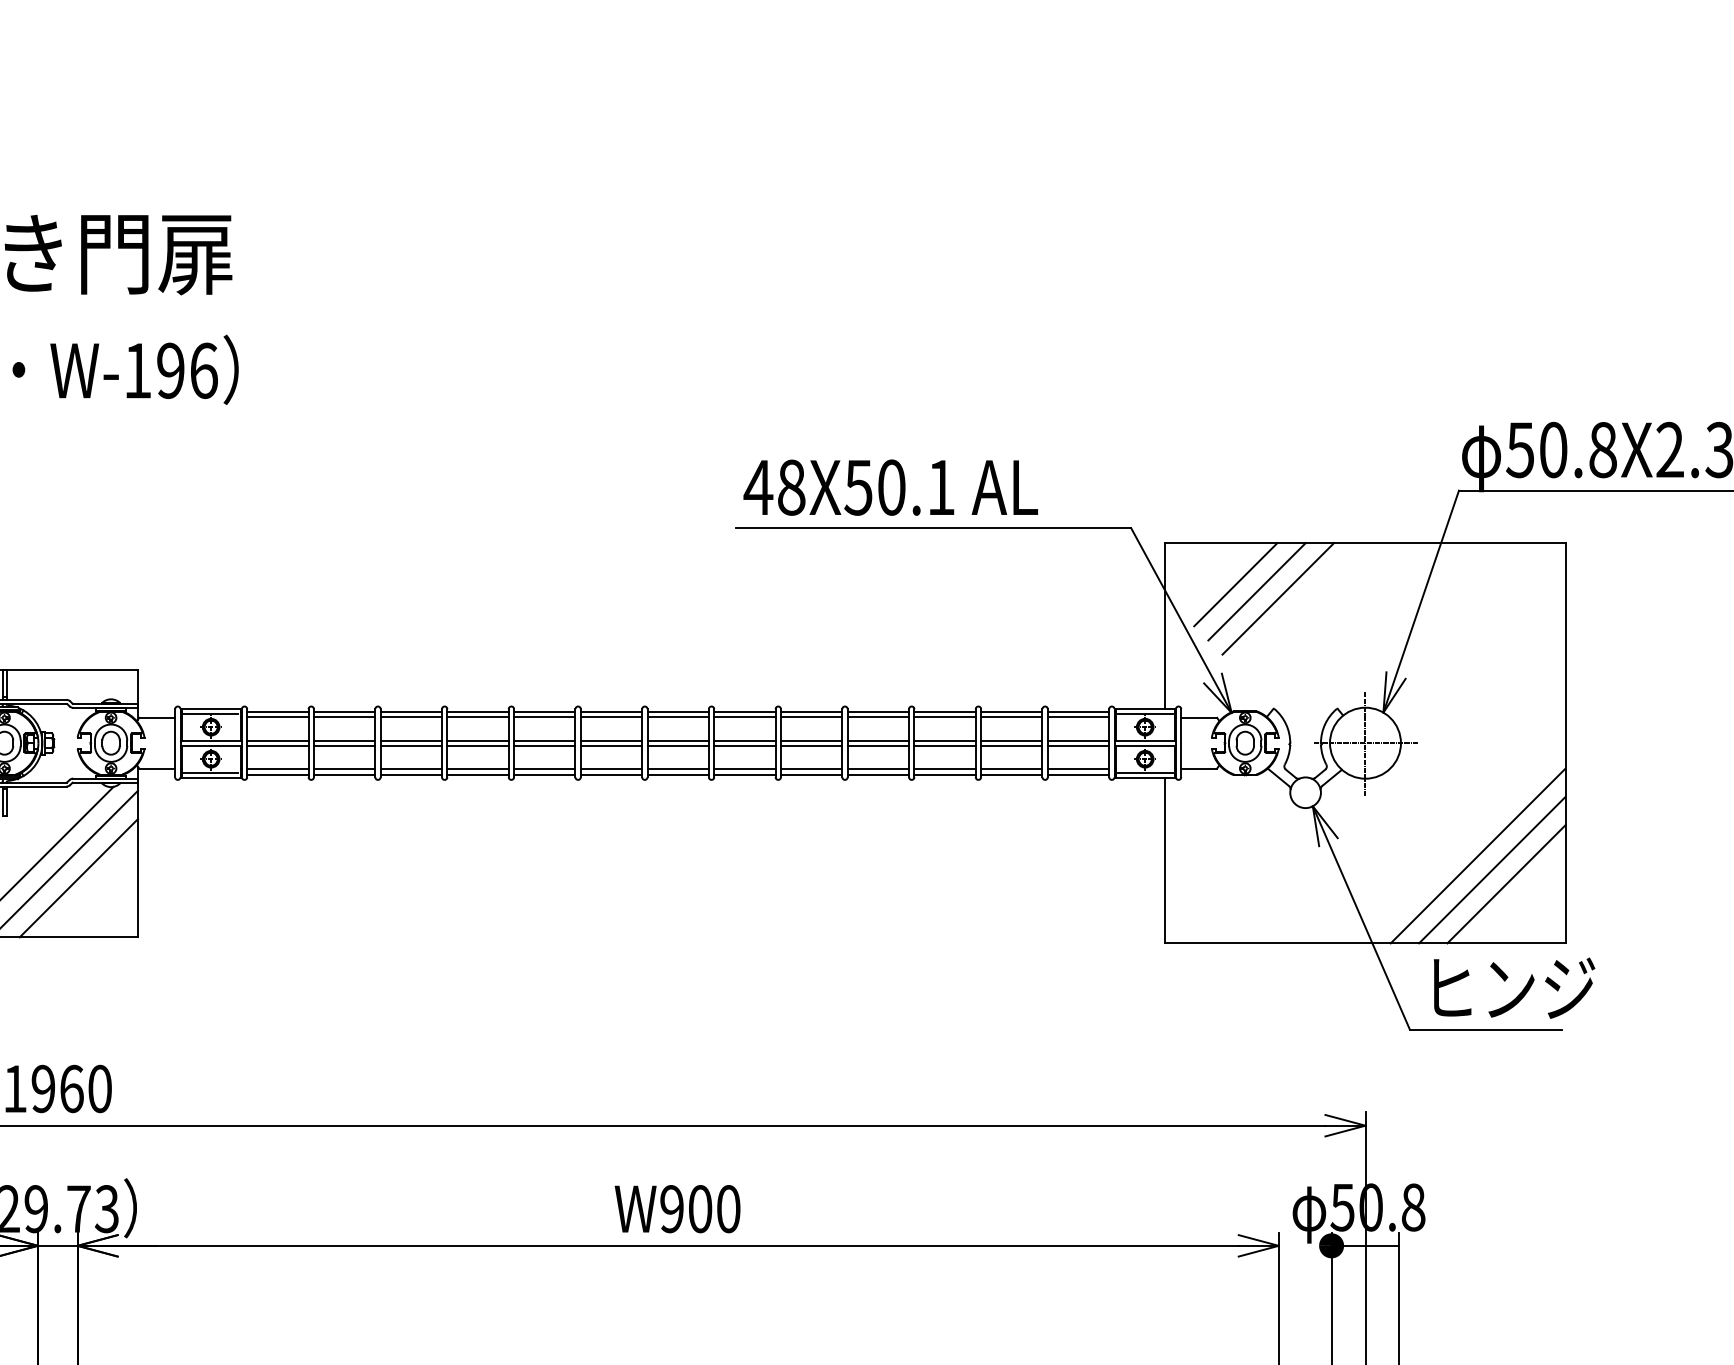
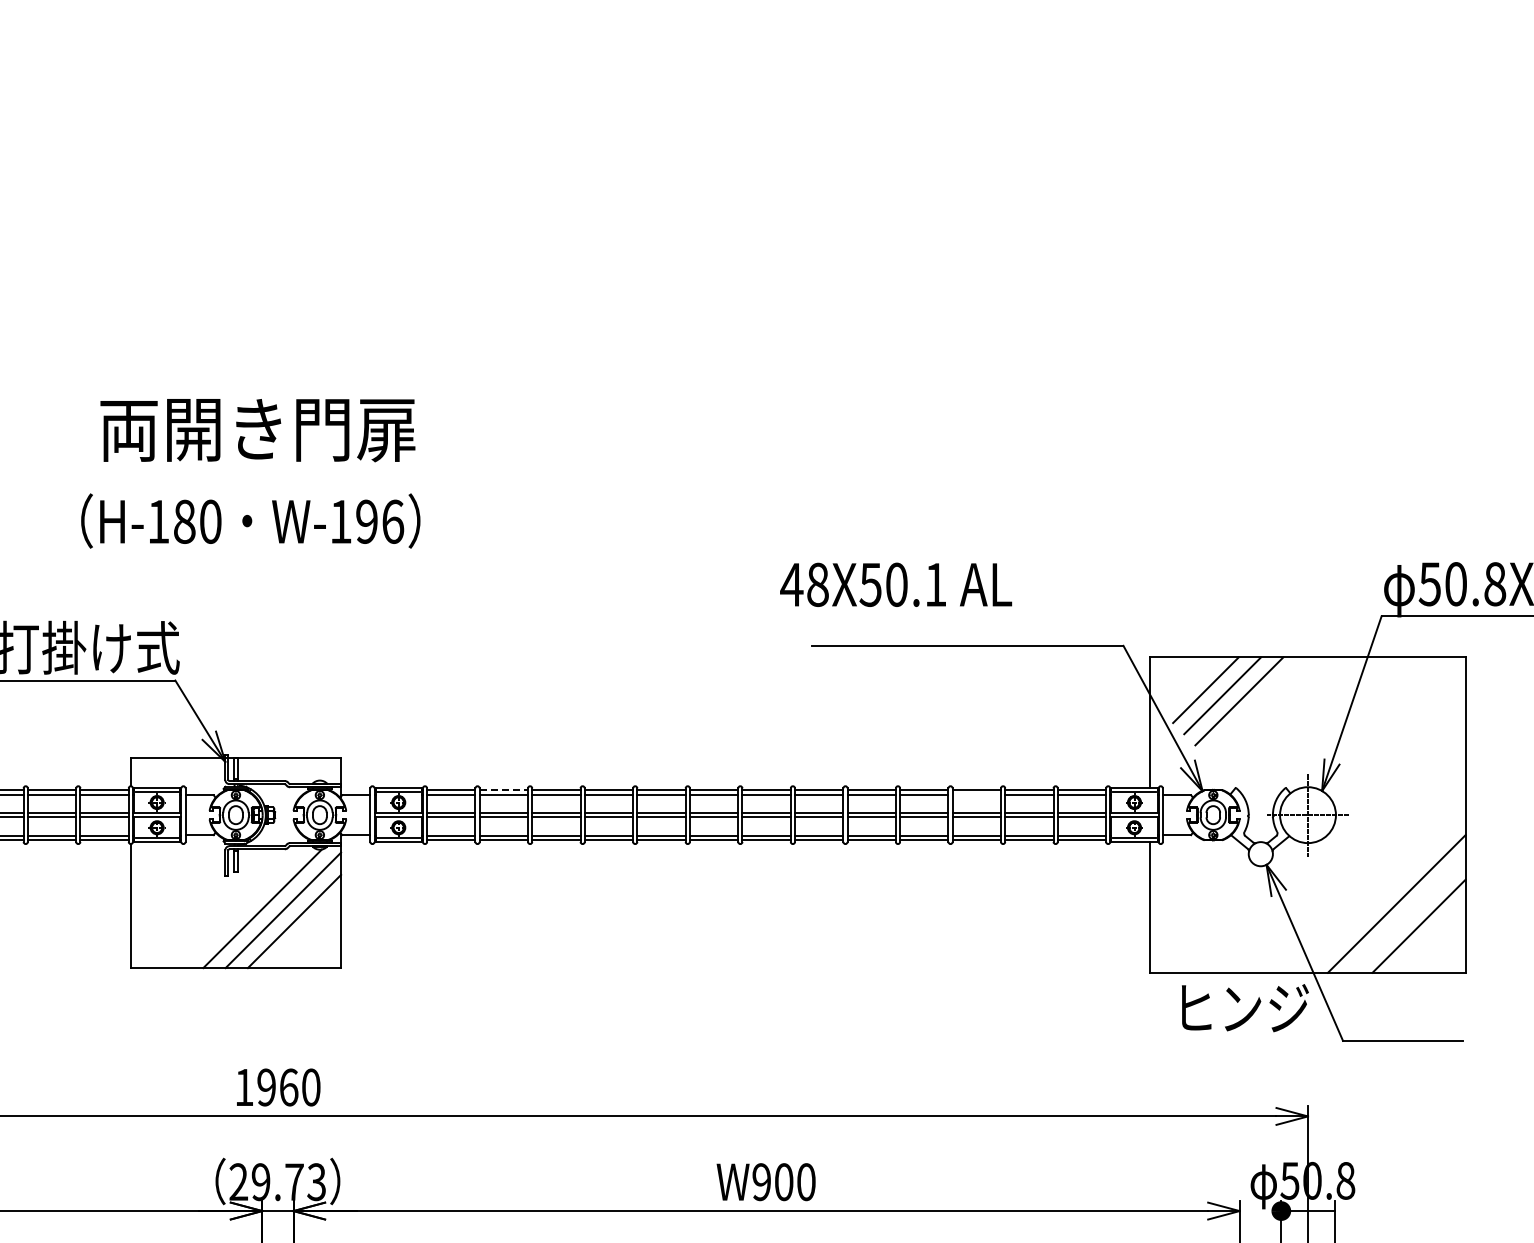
text: (891, 487) -> (896, 584), moved
line: (345, 711) -> (504, 790), solid -> dashed
line: (944, 716) -> (976, 794), removed
line: (1491, 869) -> (1407, 914), removed
text: (1514, 988) -> (1245, 1008), moved

